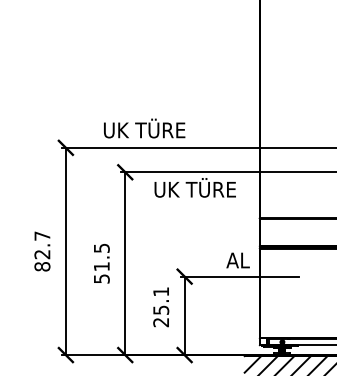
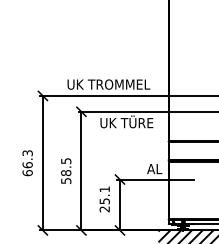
text: (190, 128) -> (123, 83), UK TÜRE -> UK TROMMEL
text: (42, 251) -> (27, 163), 82.7 -> 66.3
text: (102, 267) -> (66, 173), 51.5 -> 58.5

